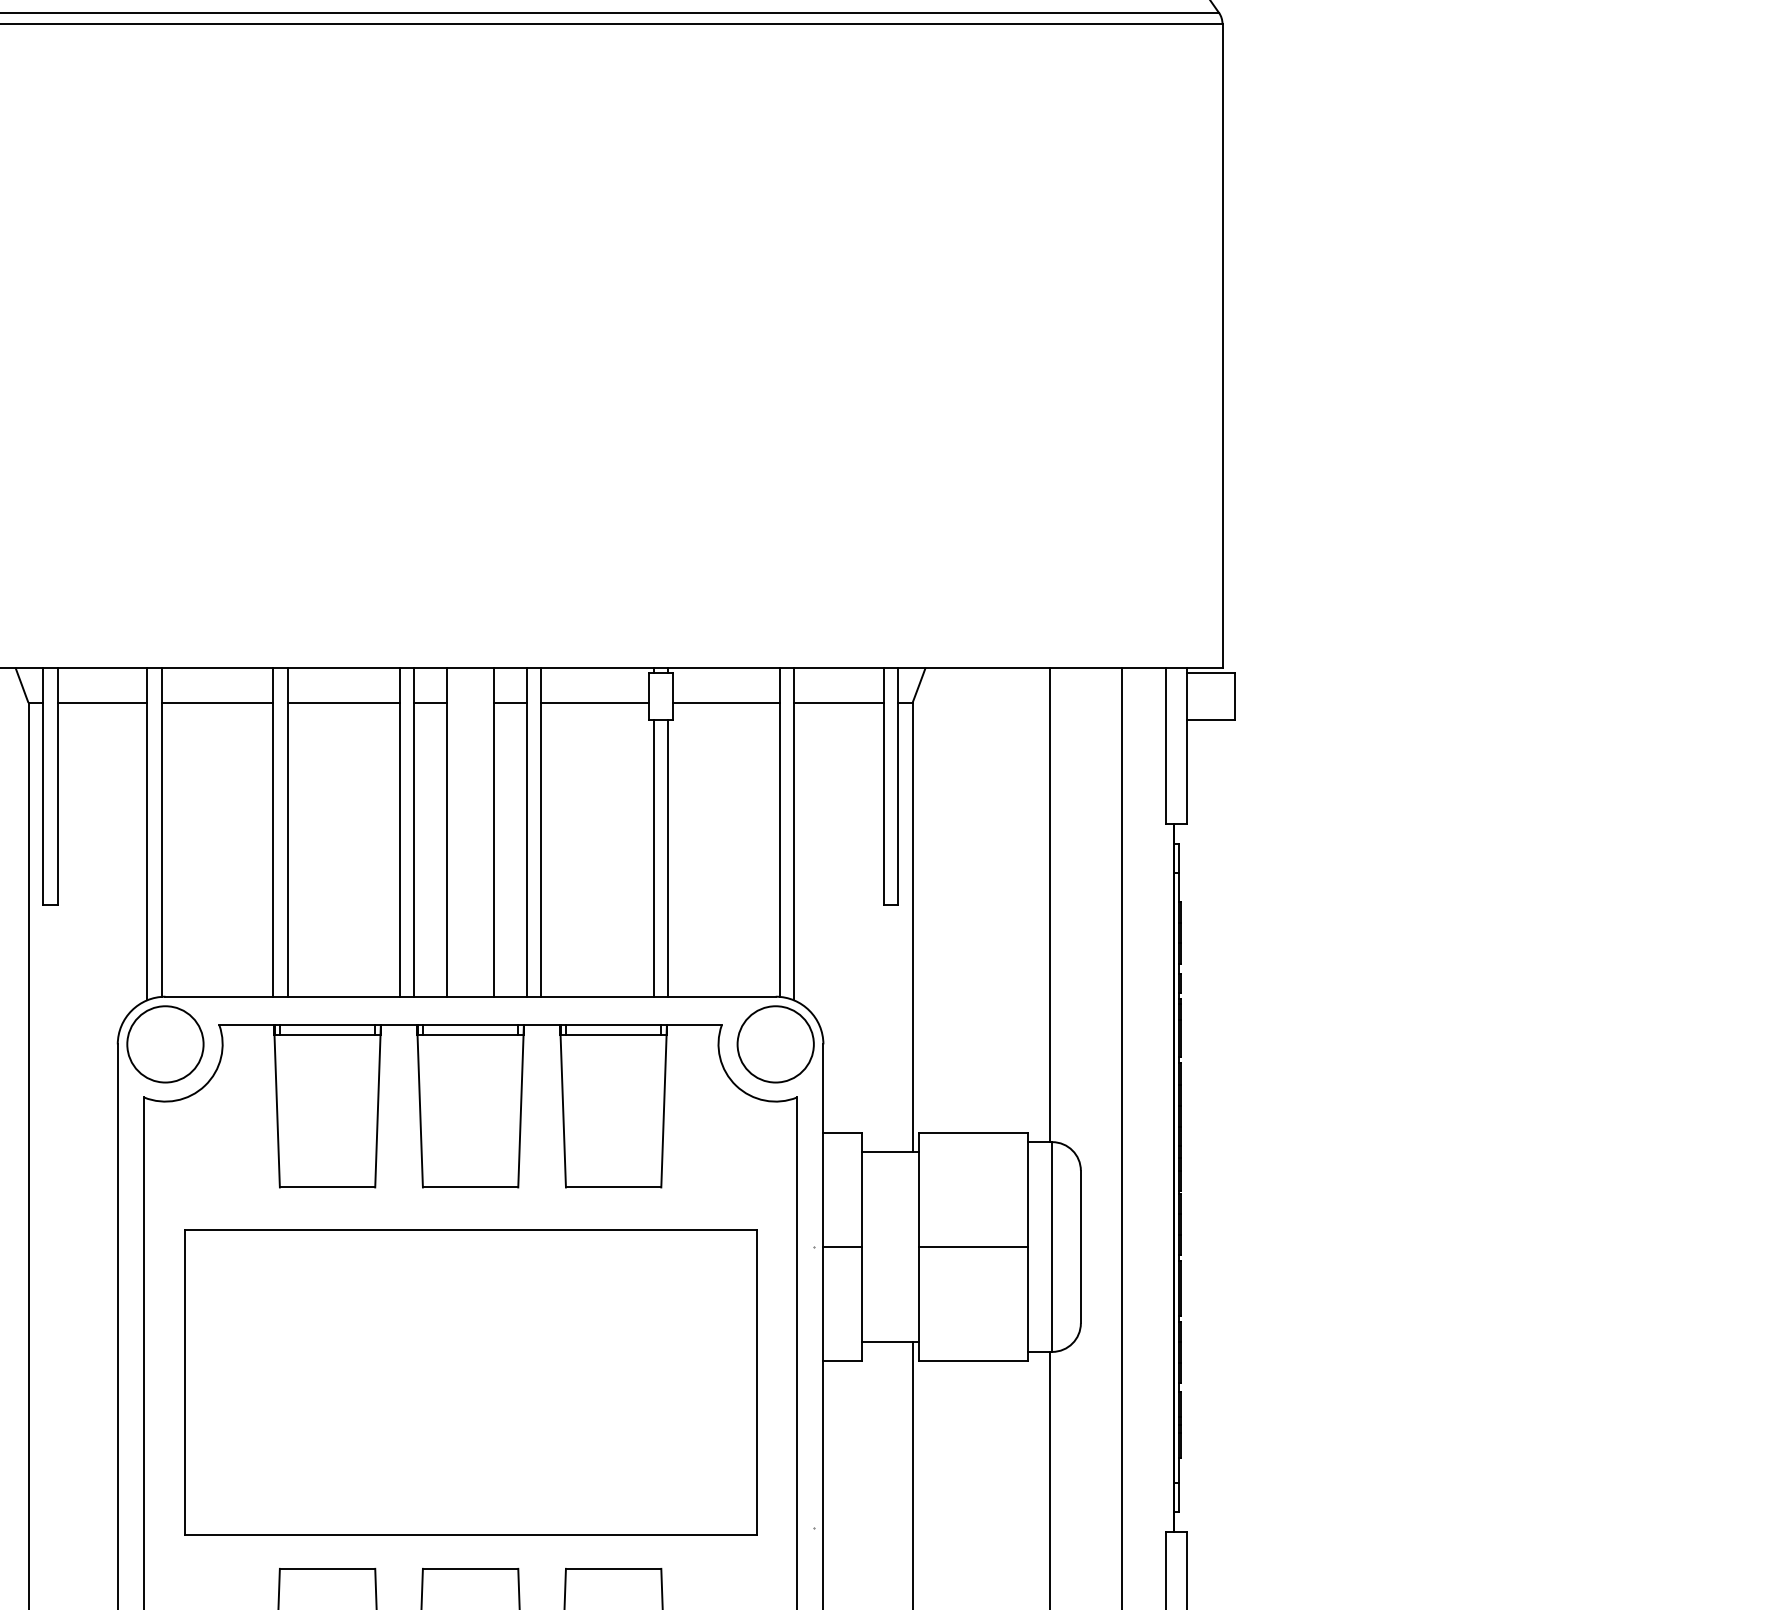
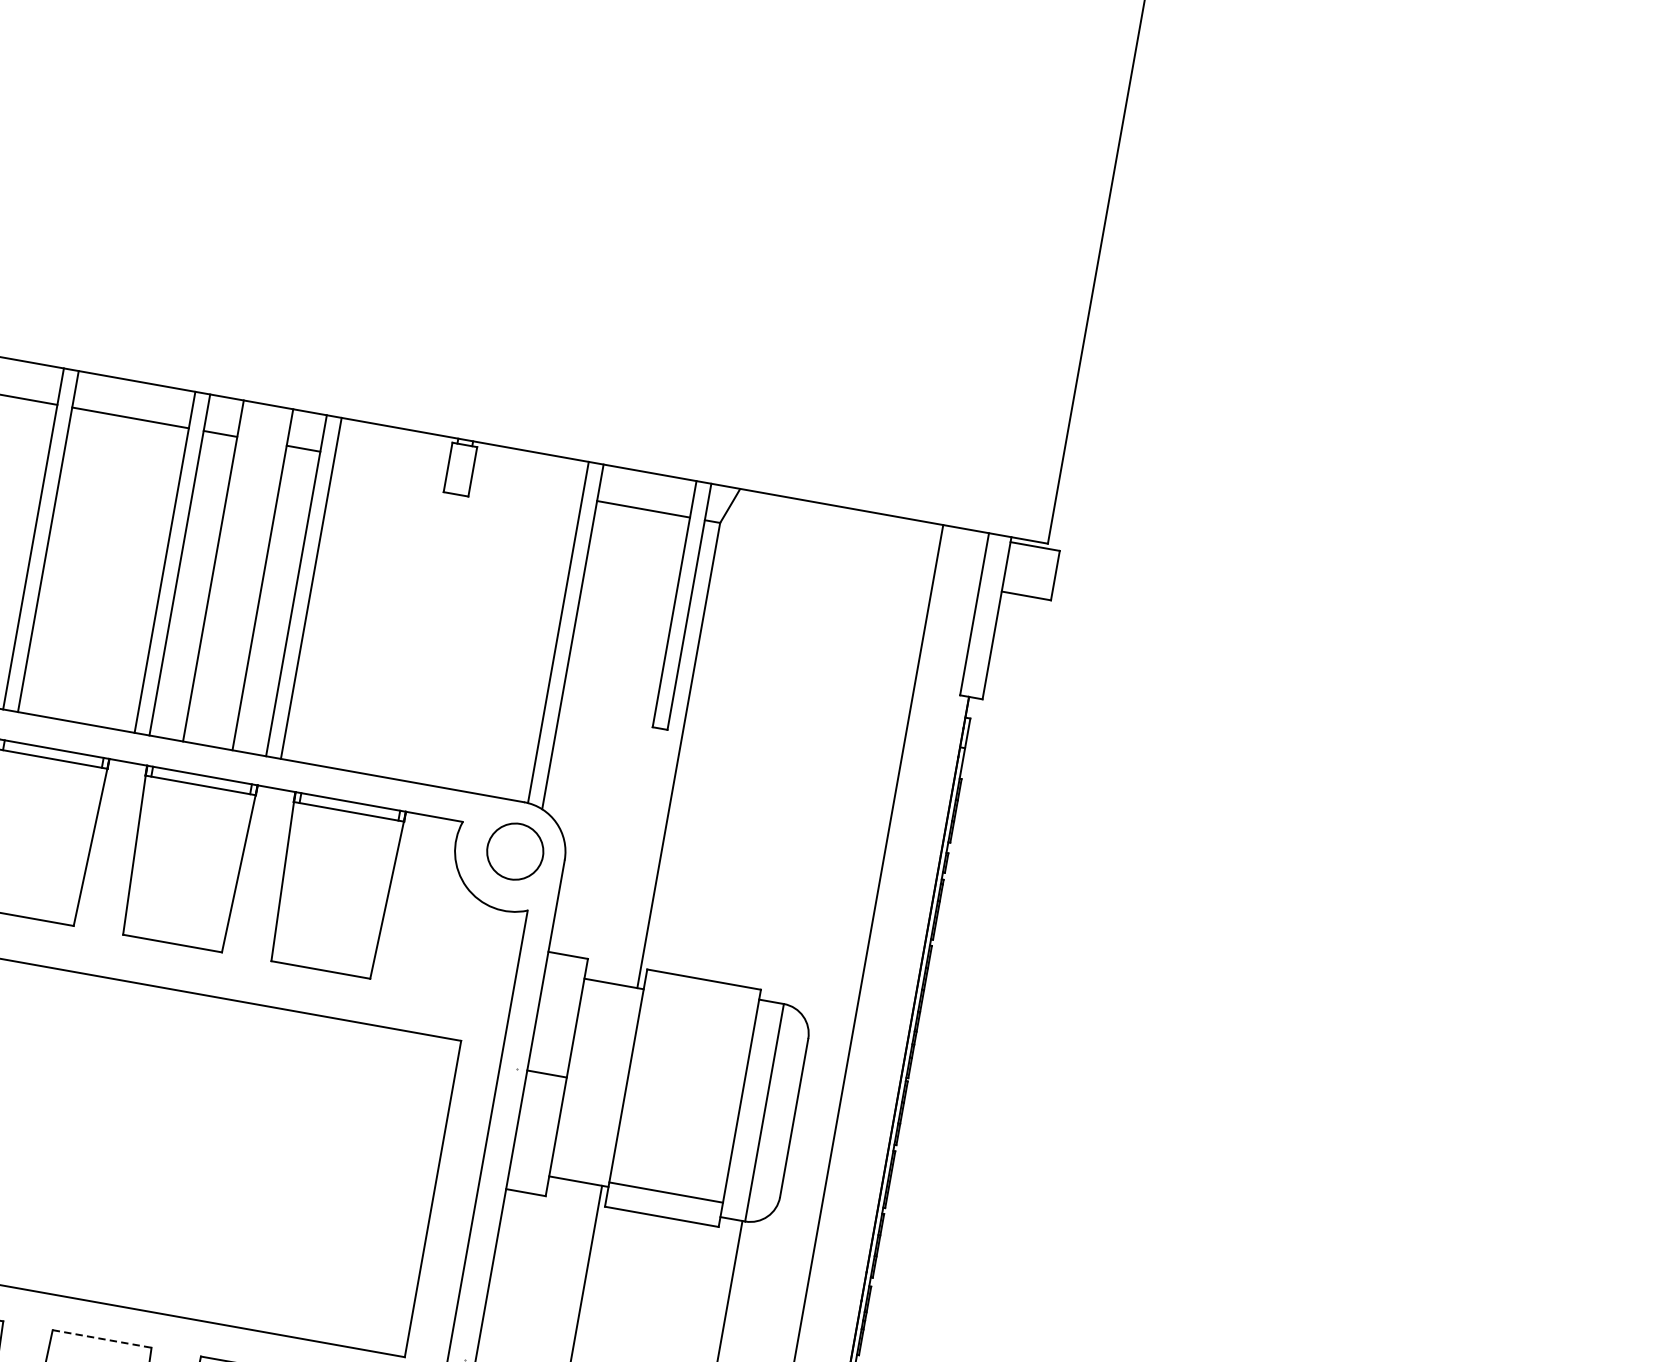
line: (594, 702) -> (390, 463), removed
line: (725, 702) -> (526, 487), removed
line: (653, 858) -> (422, 636), removed
line: (667, 858) -> (437, 638), removed
line: (1049, 904) -> (824, 757), removed
circle: (775, 1044) -> (515, 851), size x0.7
line: (973, 1247) -> (665, 1193), moved
line: (470, 1568) -> (102, 1338), solid -> dashed

